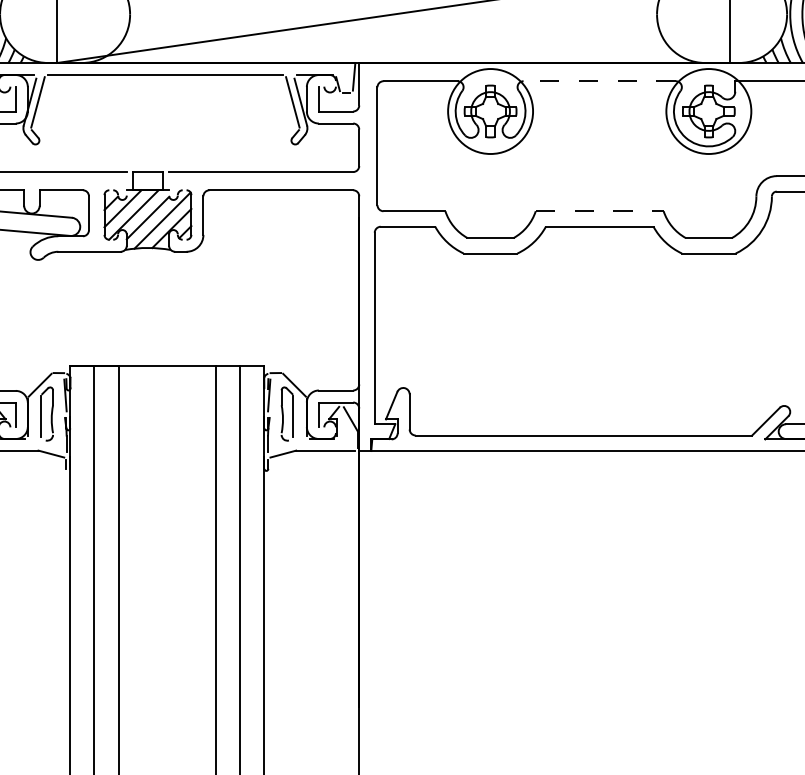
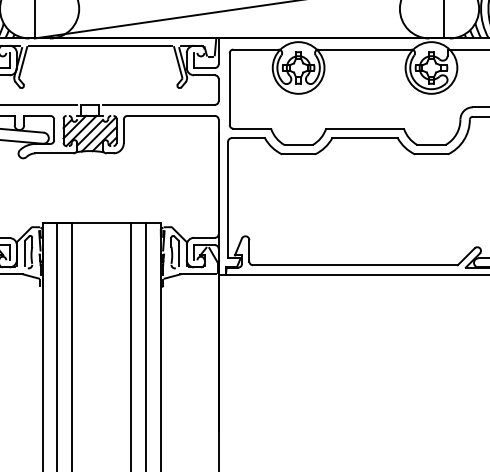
line: (598, 81) -> (364, 49), dashed -> solid
line: (600, 210) -> (365, 128), dashed -> solid

